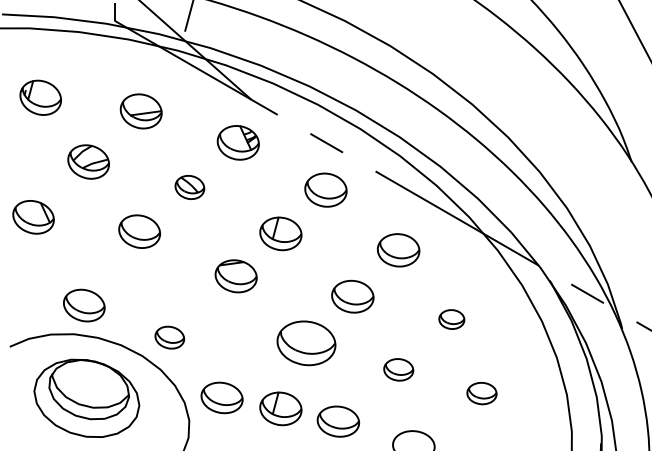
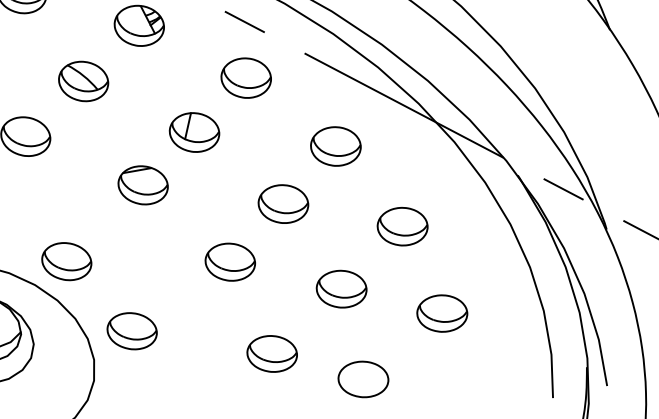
part: (189, 187) -> (83, 81), size x1.43
part: (451, 319) -> (402, 226), size x1.67
part: (169, 337) -> (66, 261), size x1.43
part: (306, 343) -> (230, 262), size x0.71
part: (398, 369) -> (341, 288), size x1.43
part: (481, 393) -> (441, 313), size x1.43
part: (280, 408) -> (202, 341), removed

